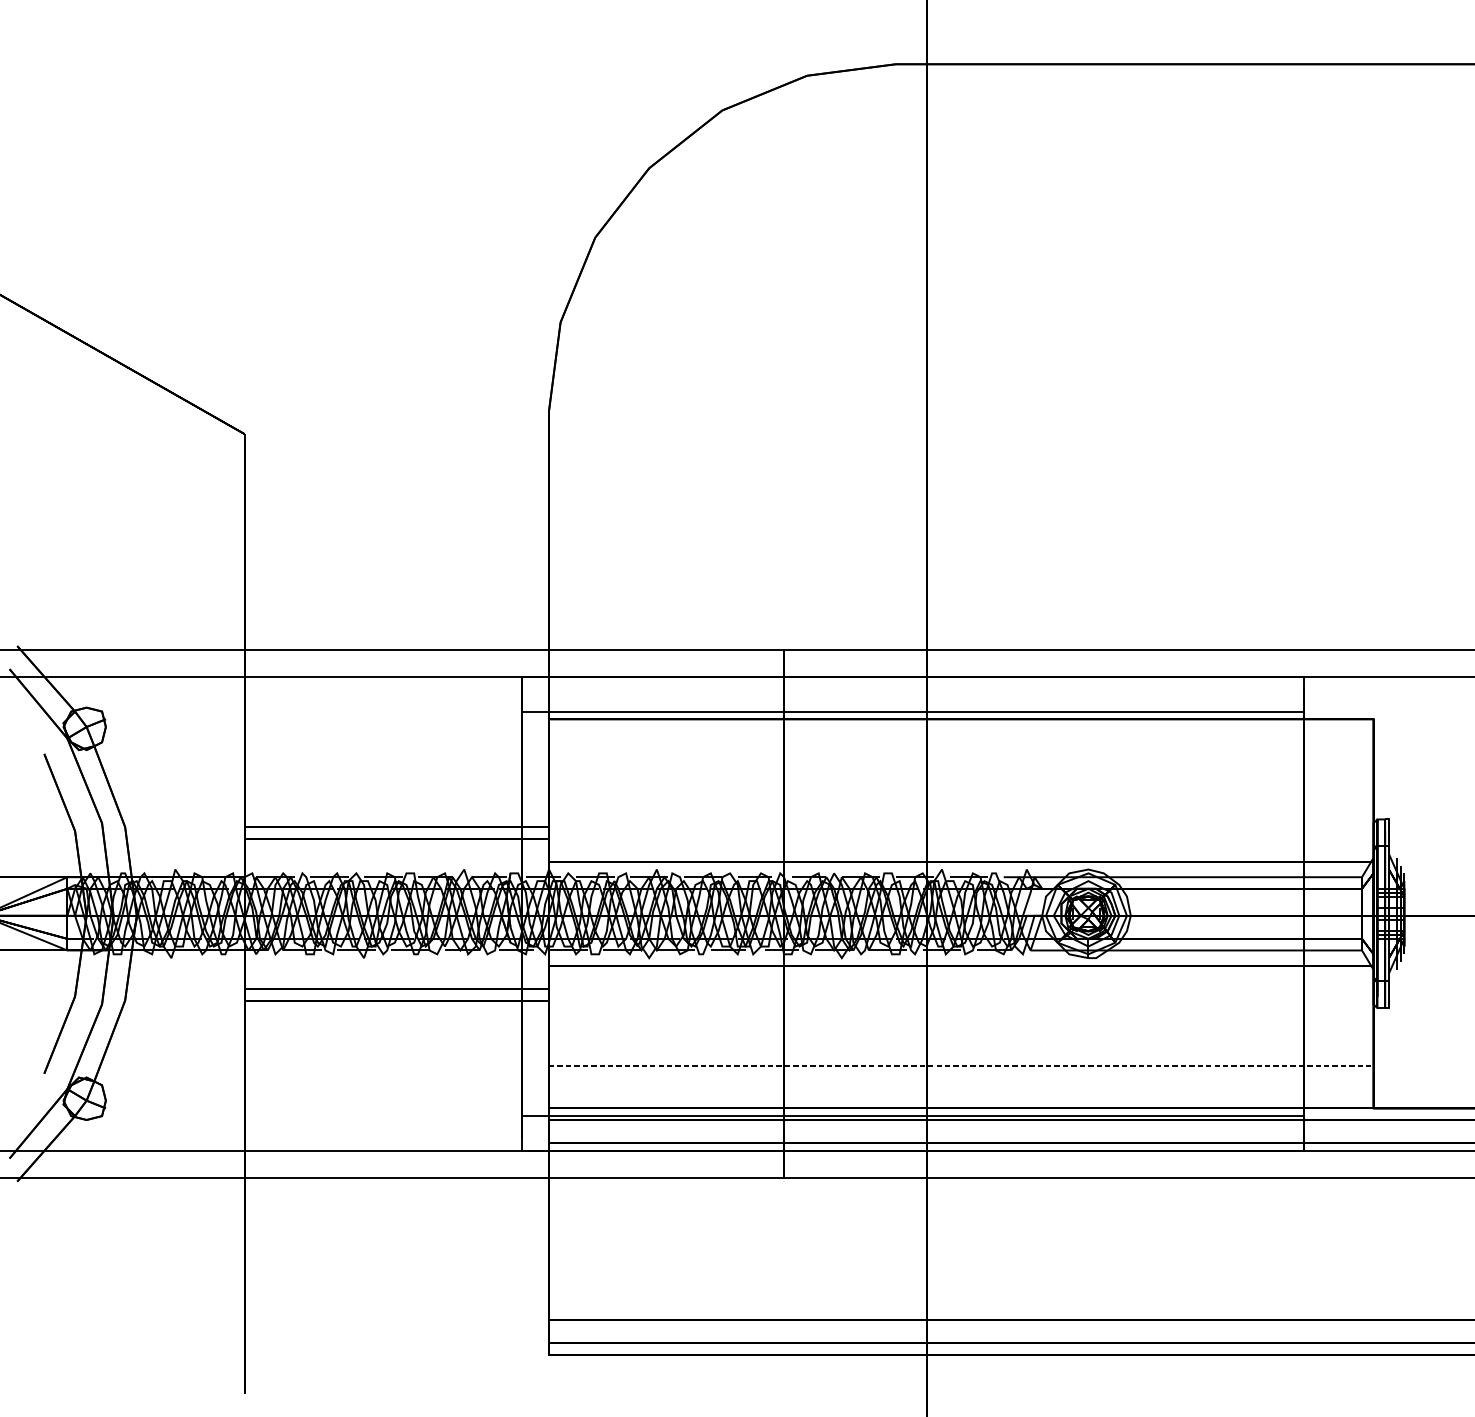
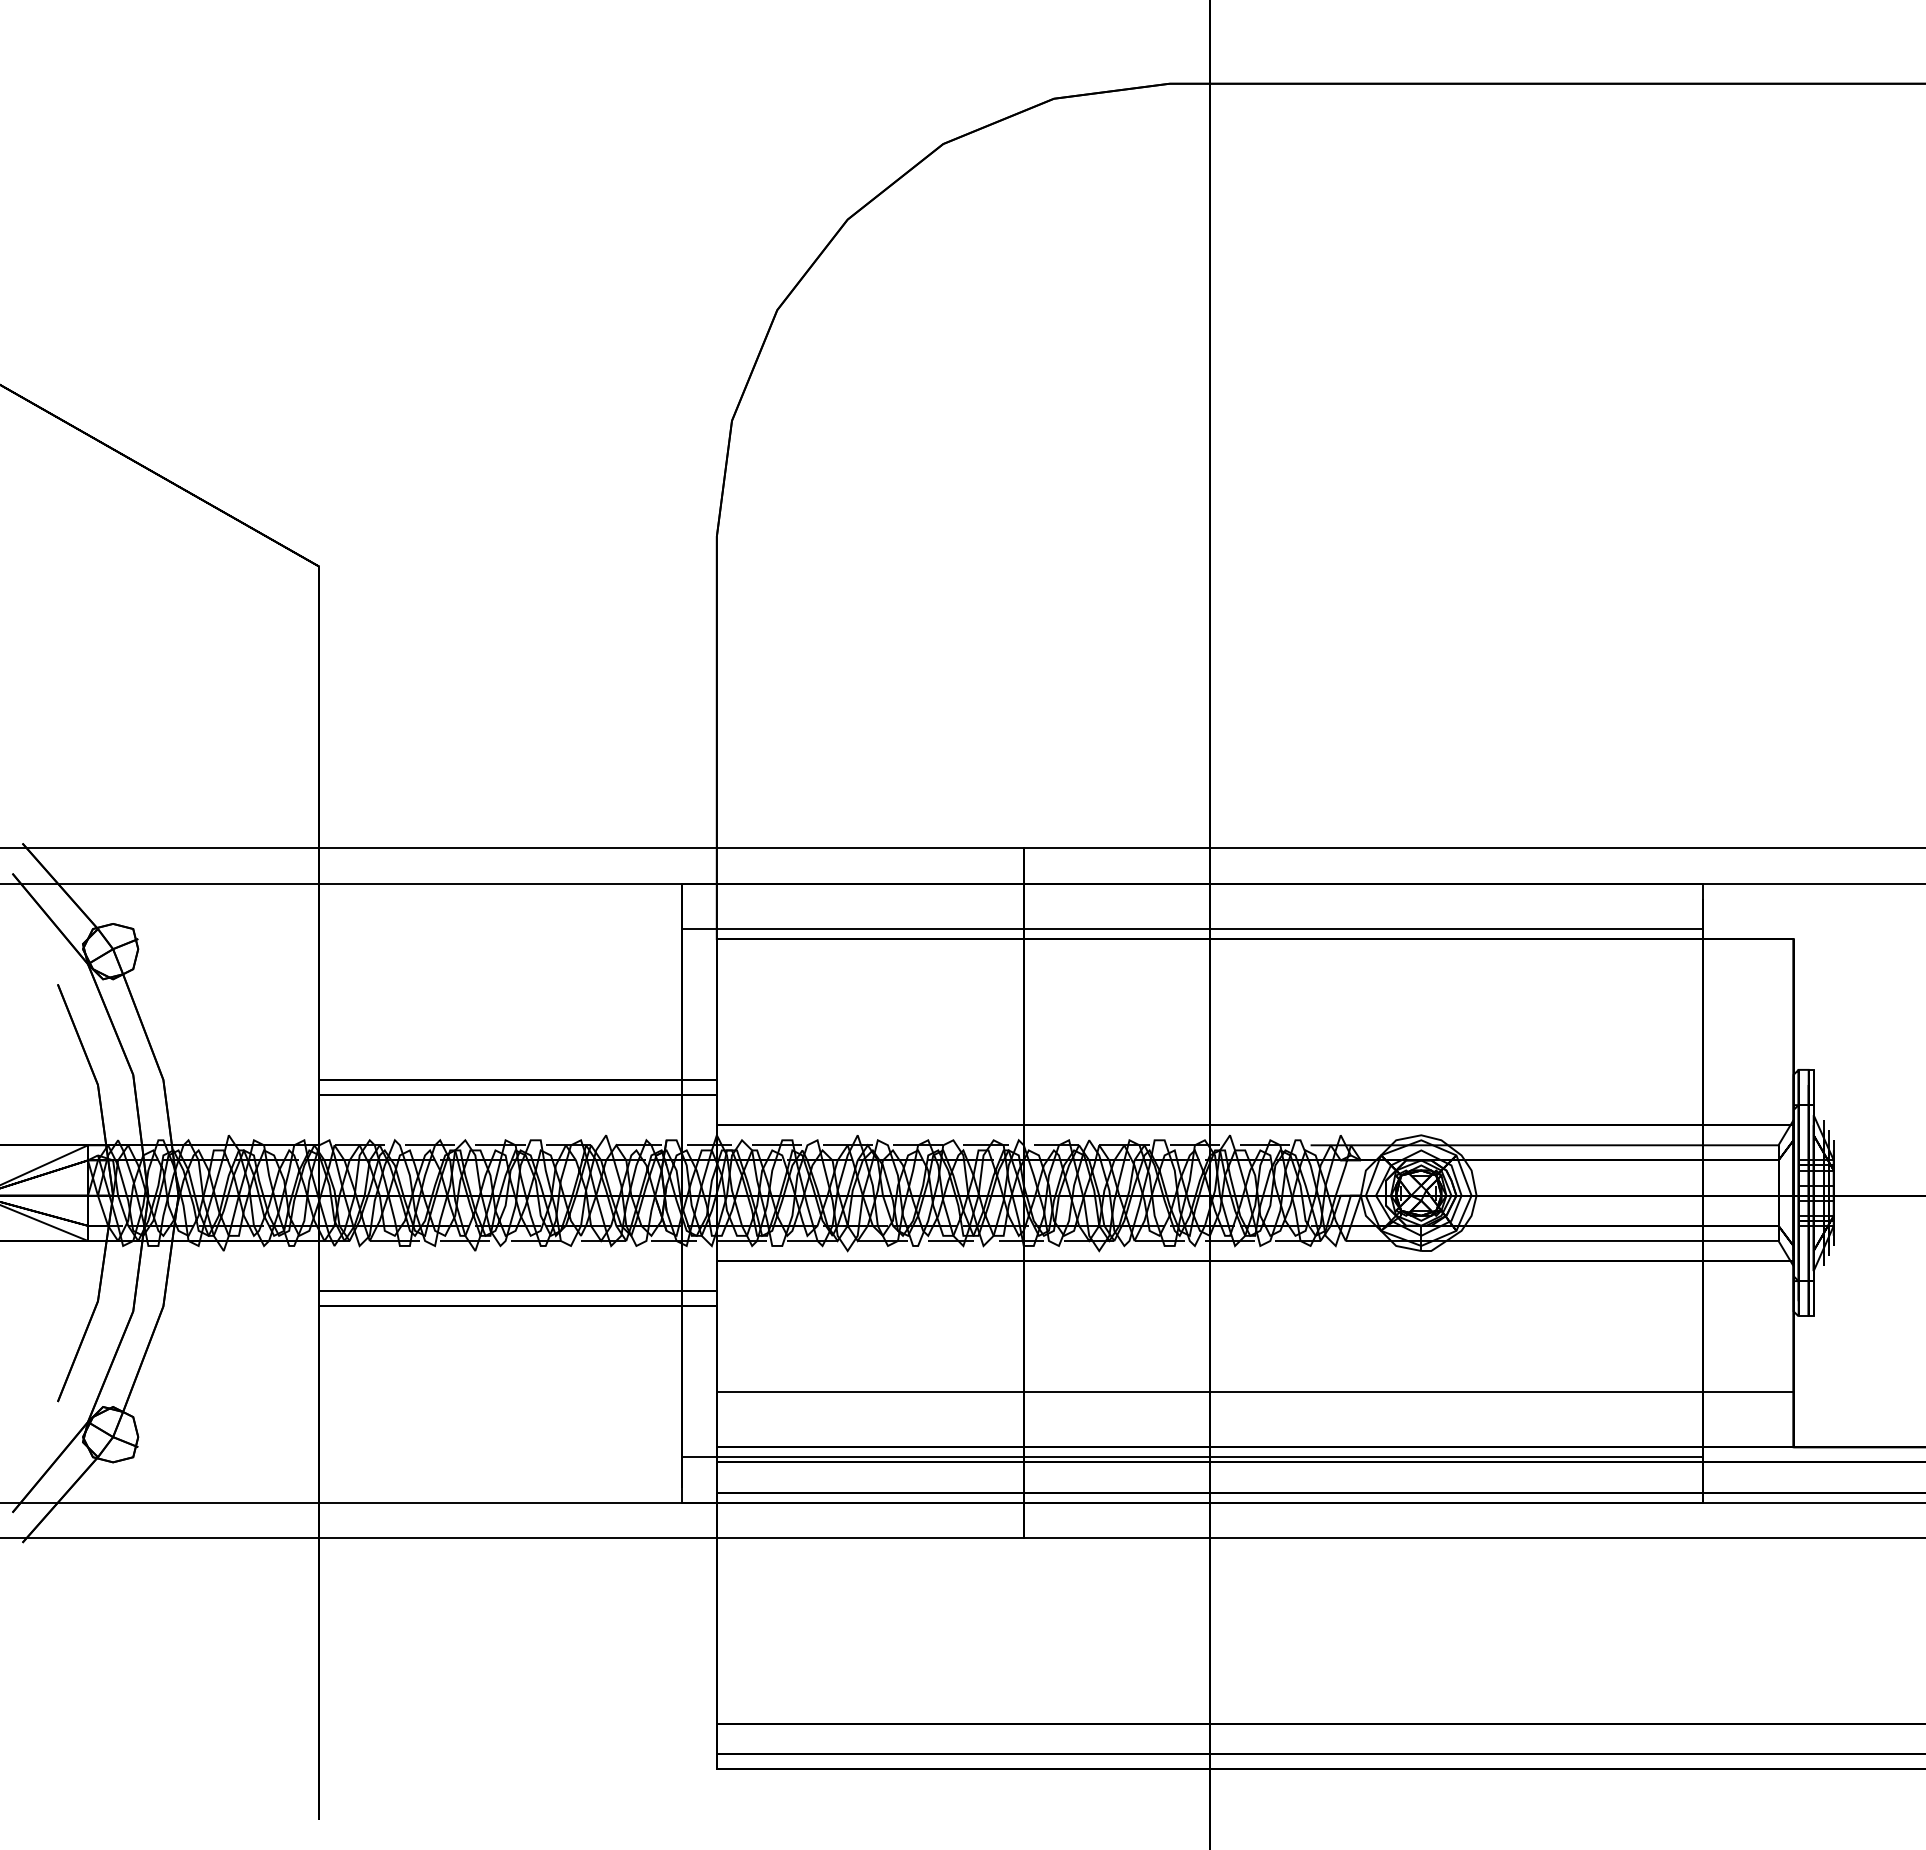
line: (961, 1065) -> (1255, 1391), dashed -> solid

